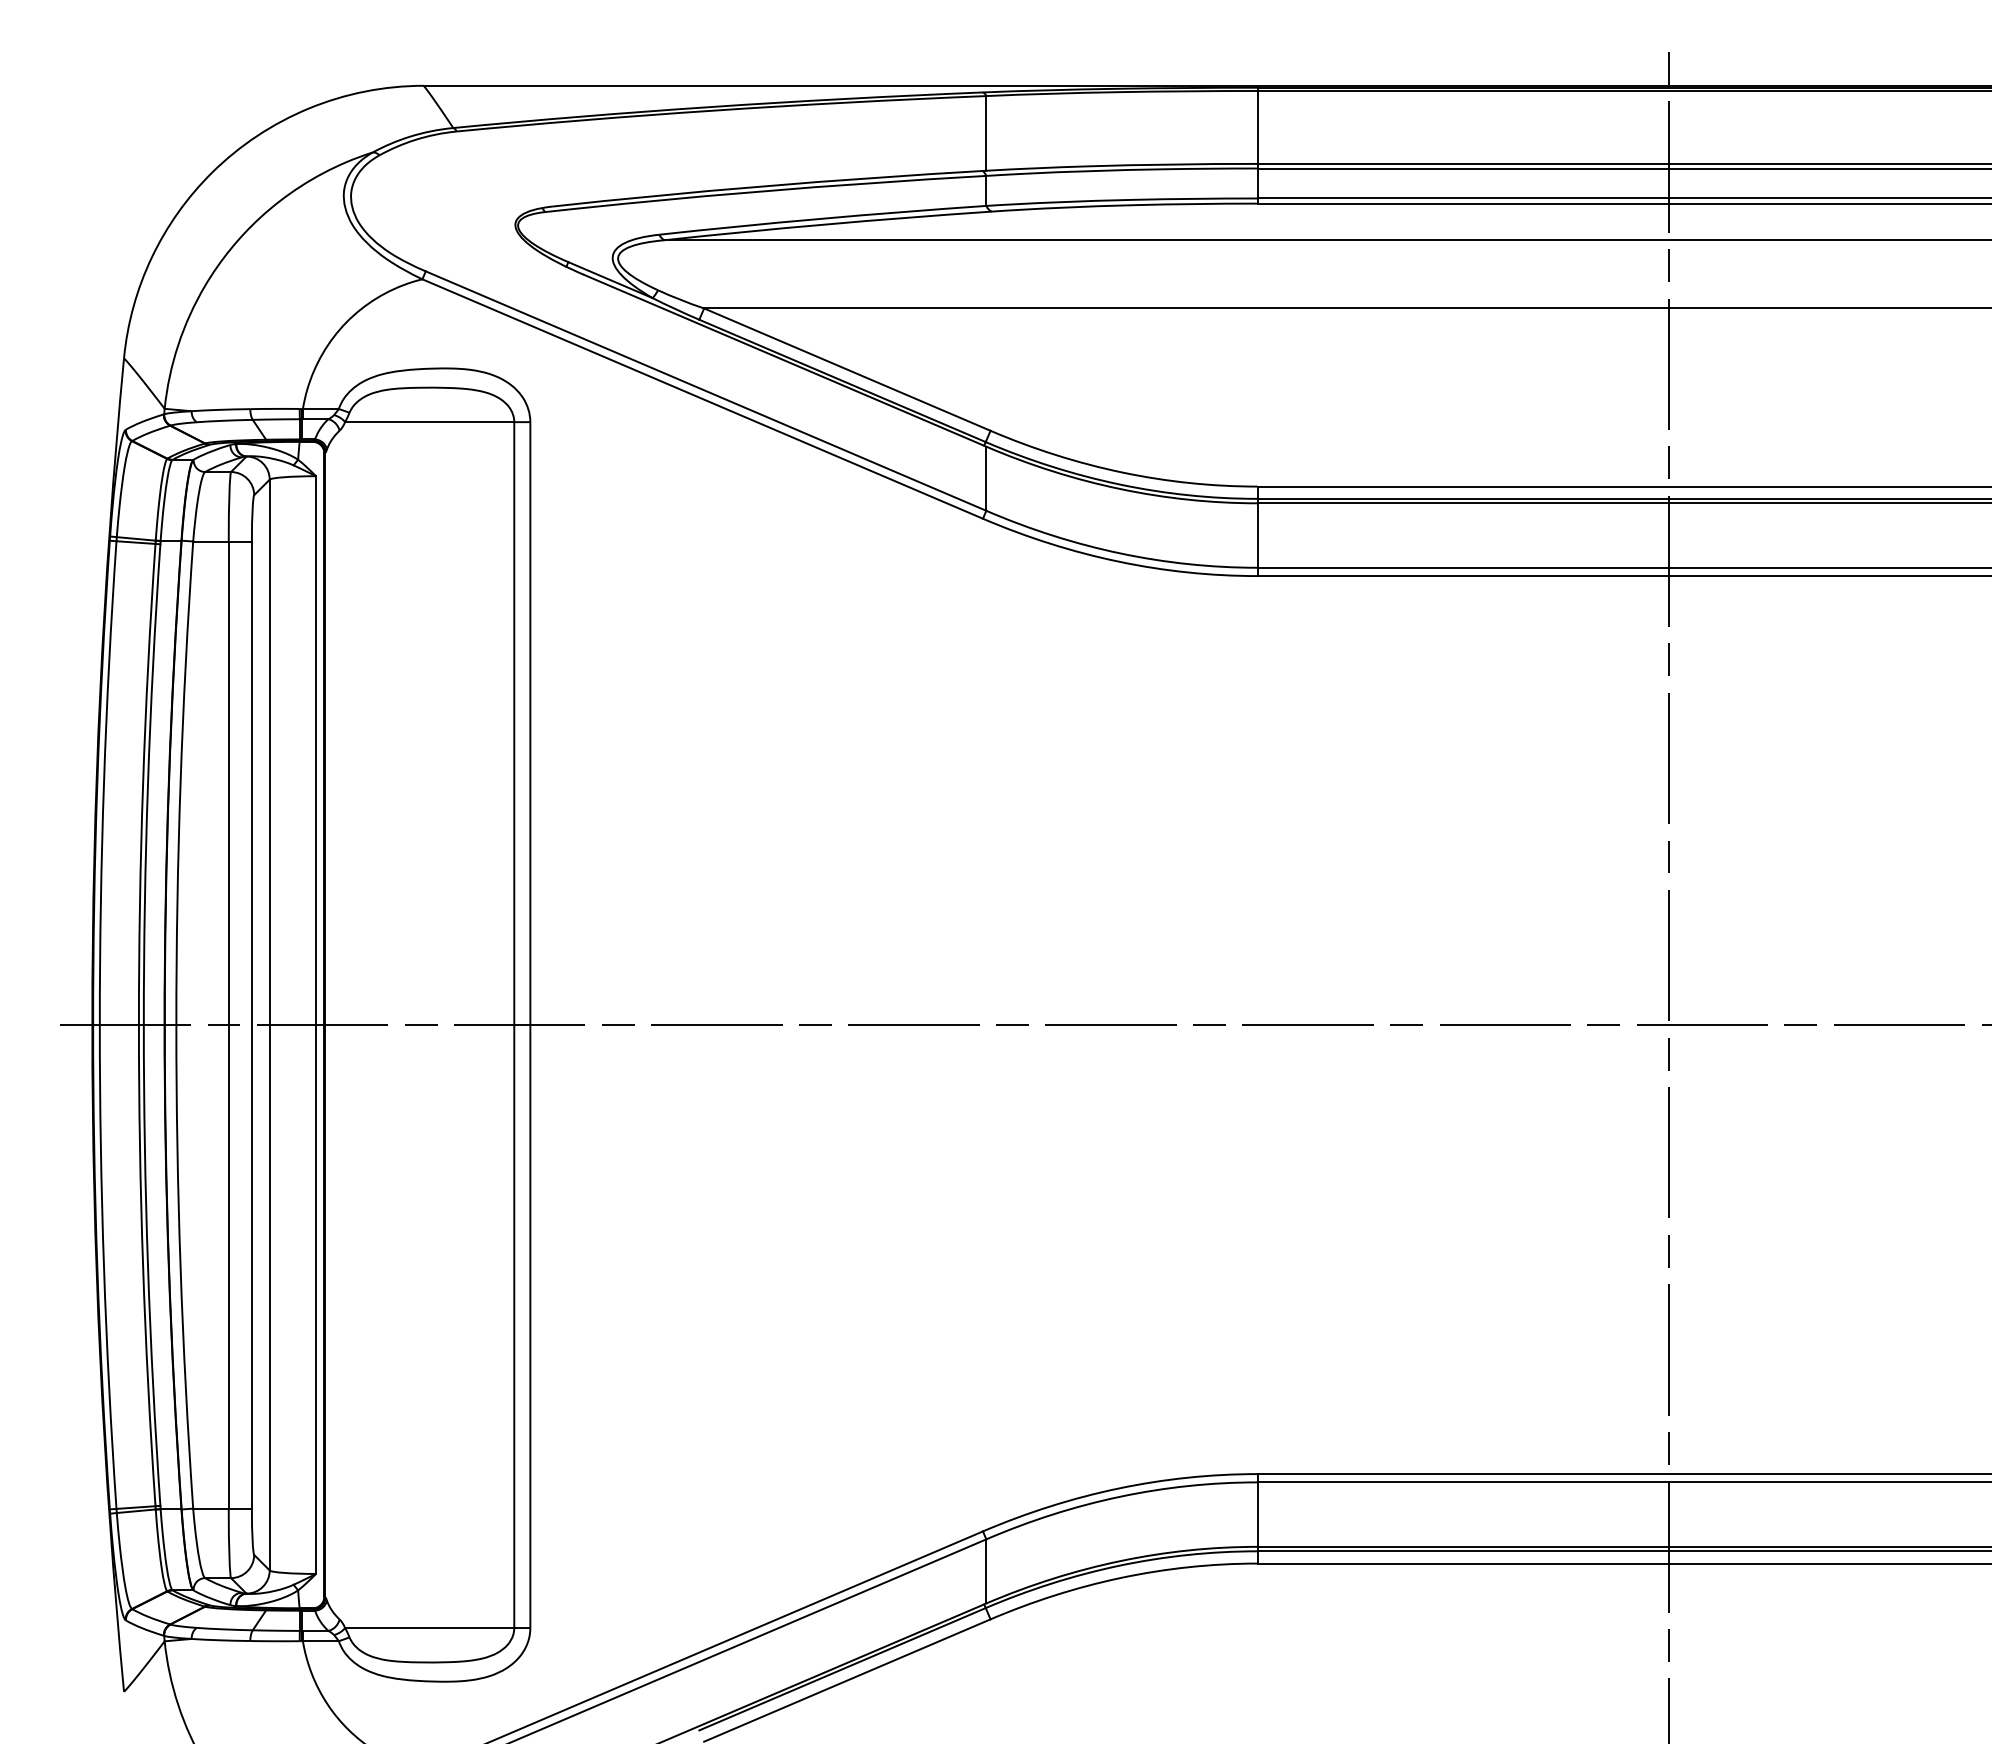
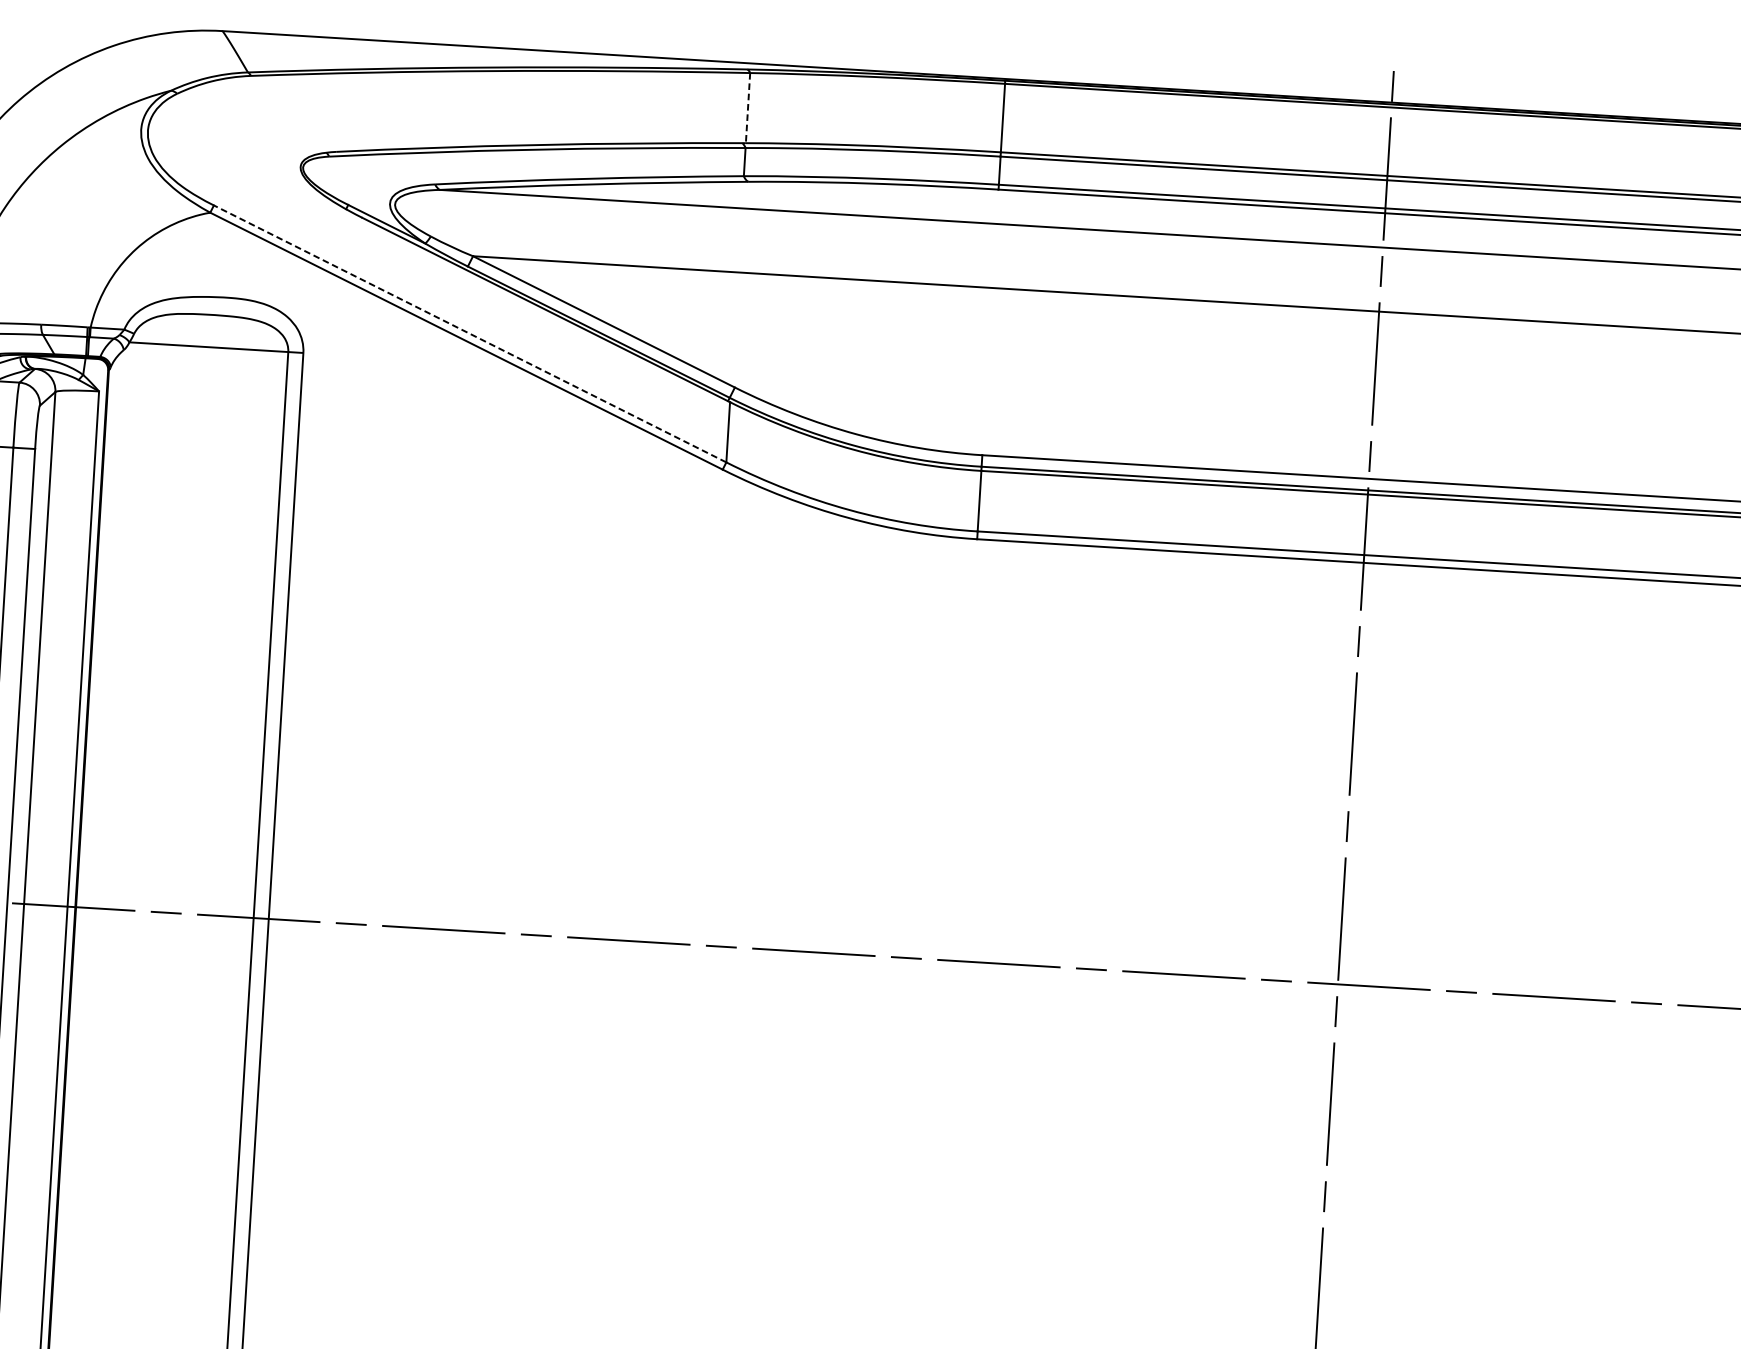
line: (986, 133) -> (748, 108), solid -> dashed
line: (706, 391) -> (470, 334), solid -> dashed

